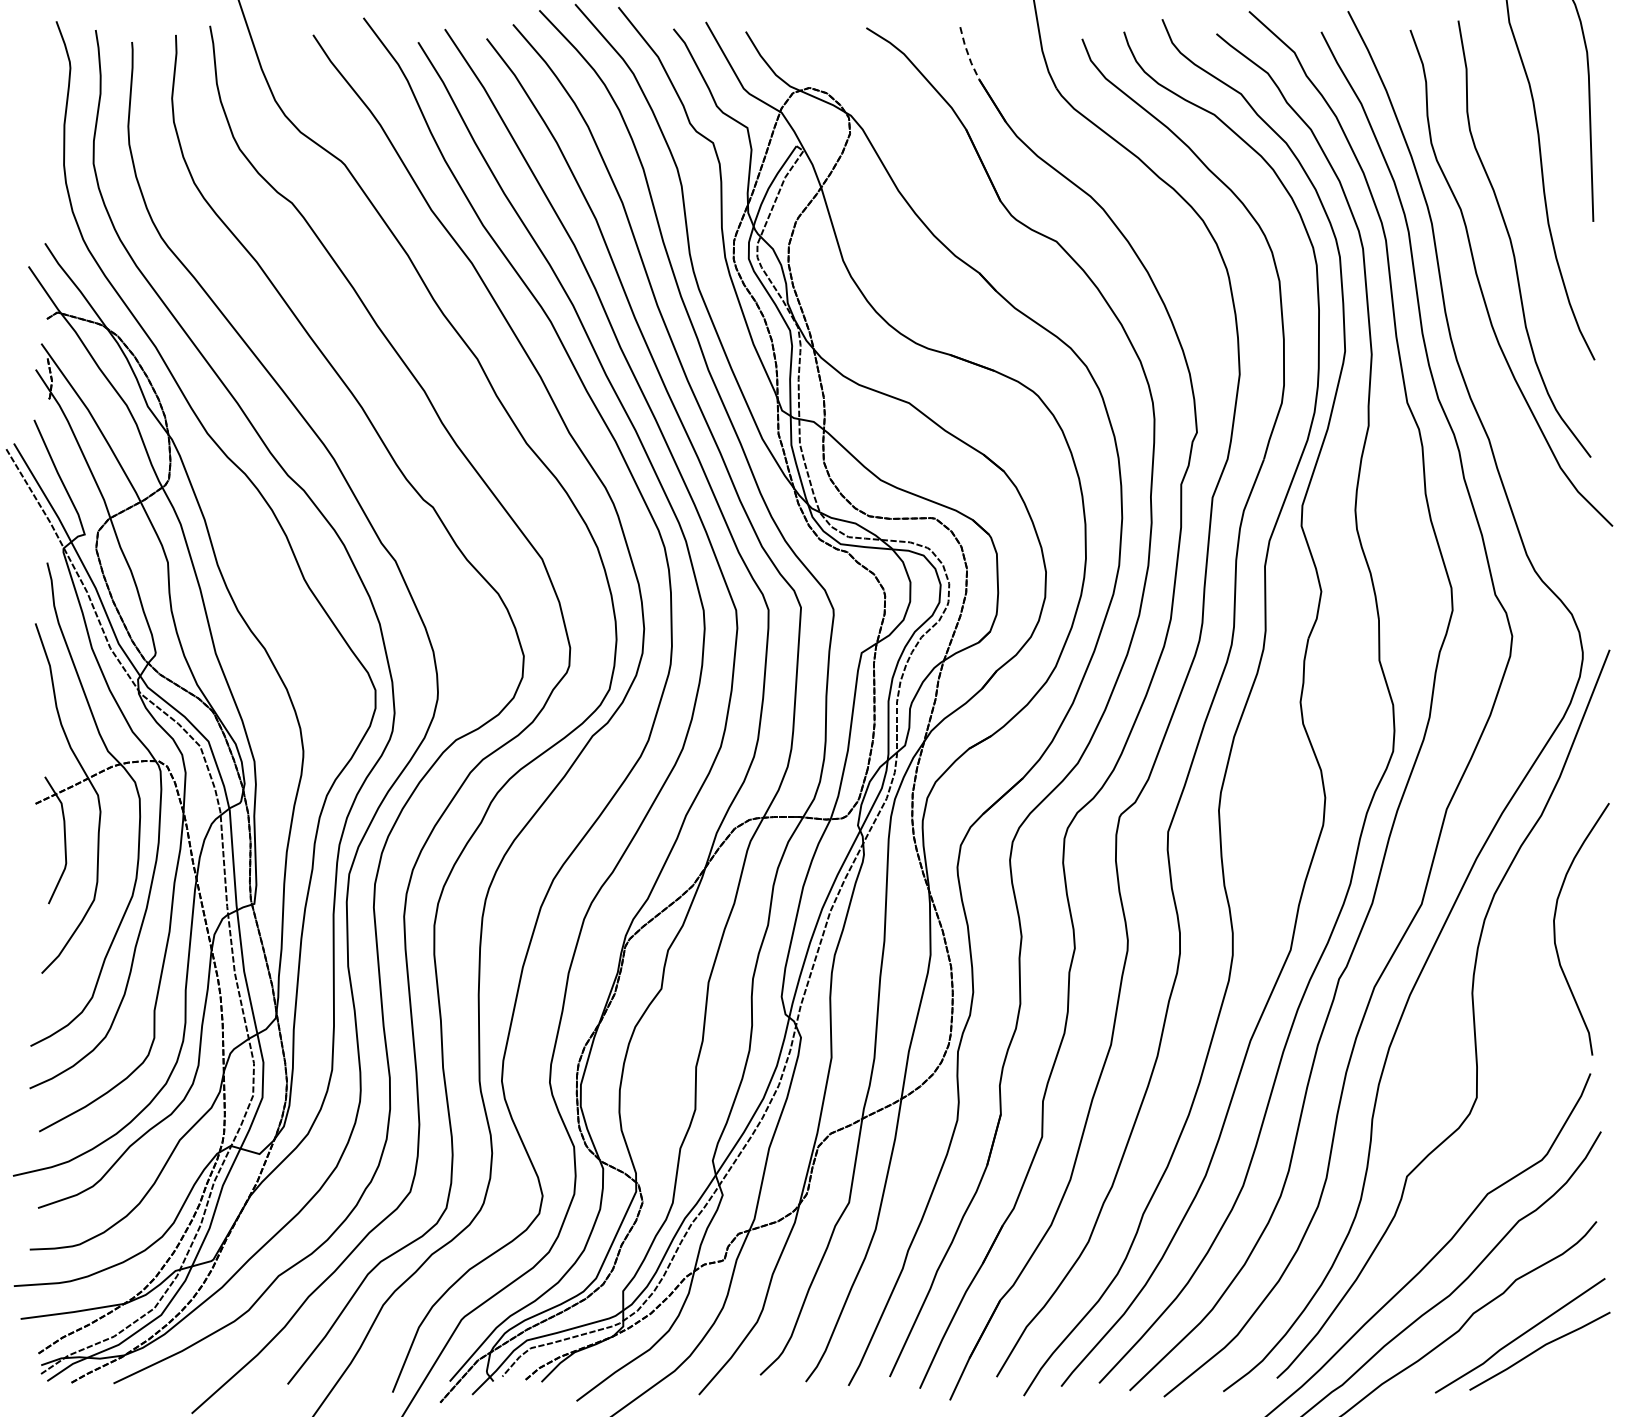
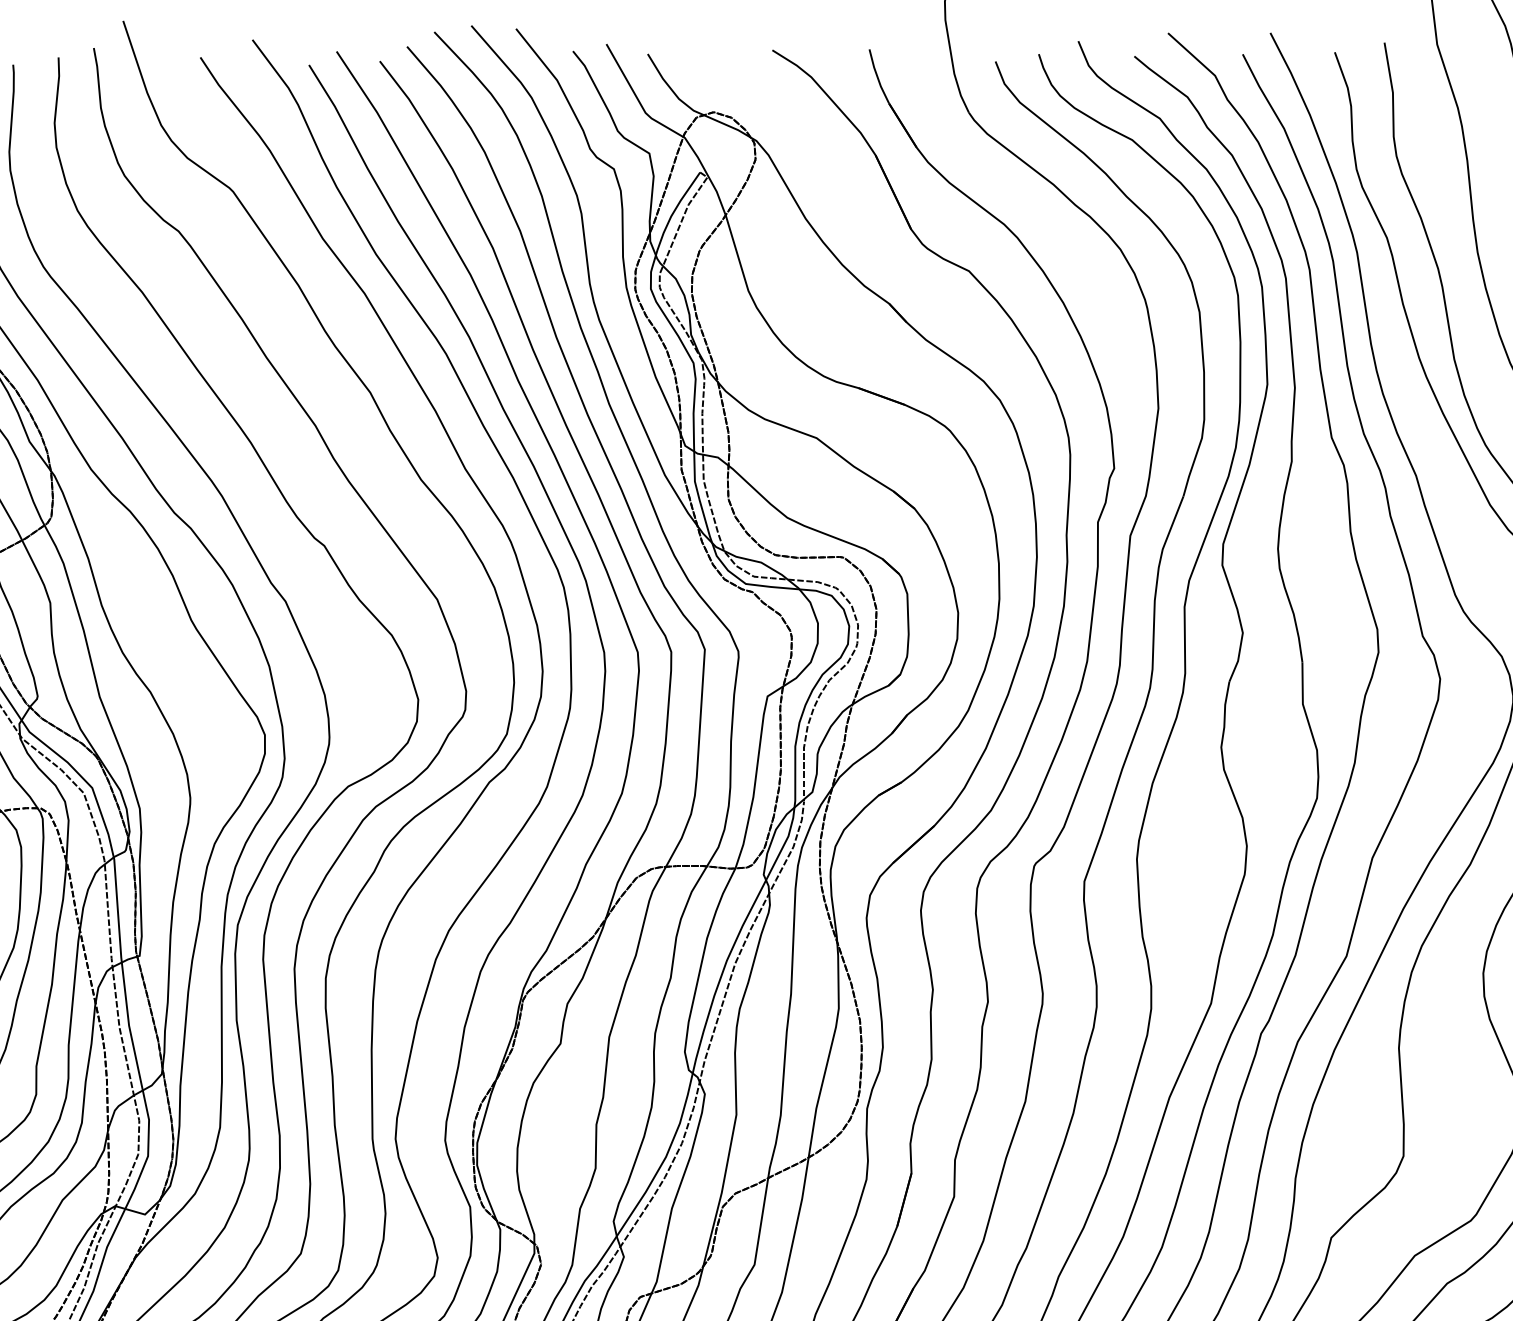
line: (968, 53) -> (878, 76), dashed -> solid

